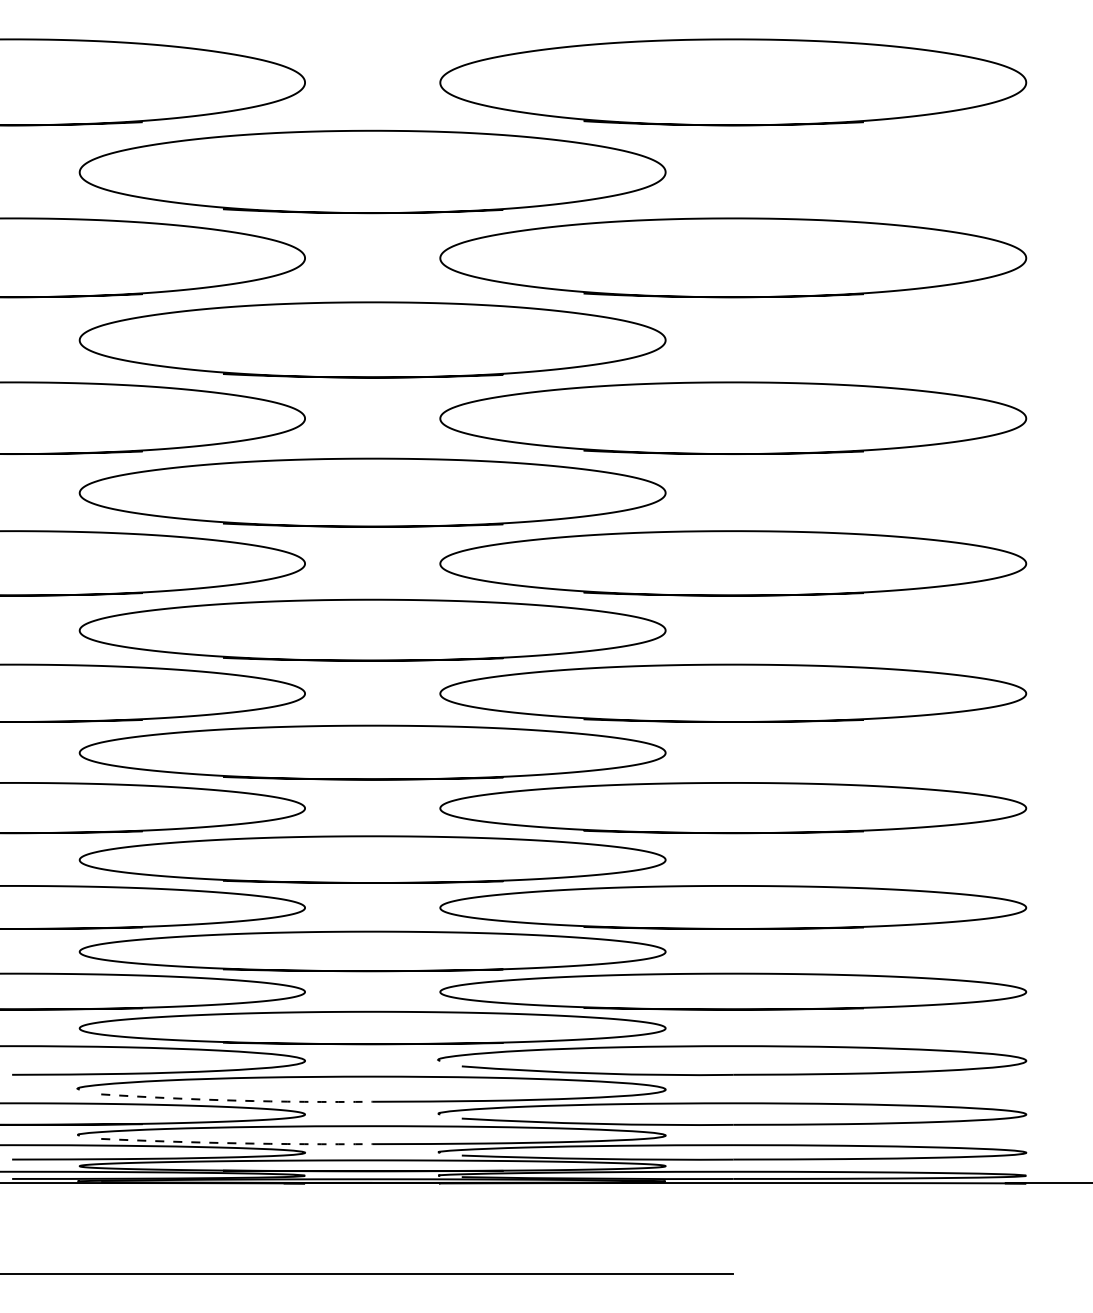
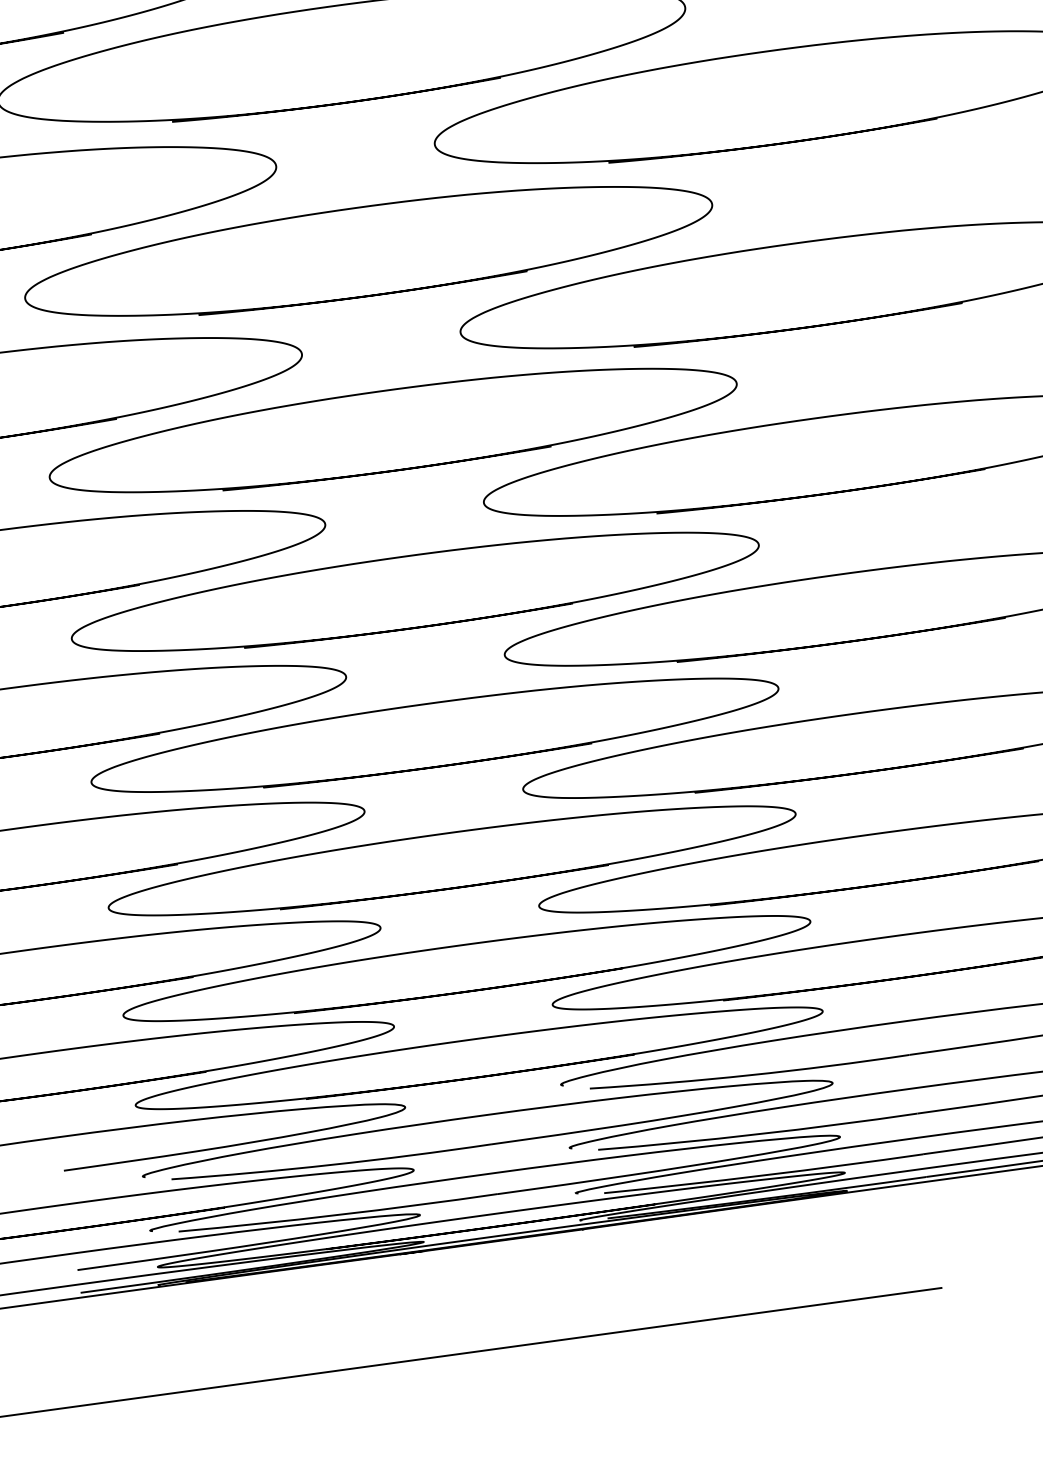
arc: (236, 1100) -> (331, 1164), dashed -> solid
arc: (236, 1143) -> (338, 1215), dashed -> solid

